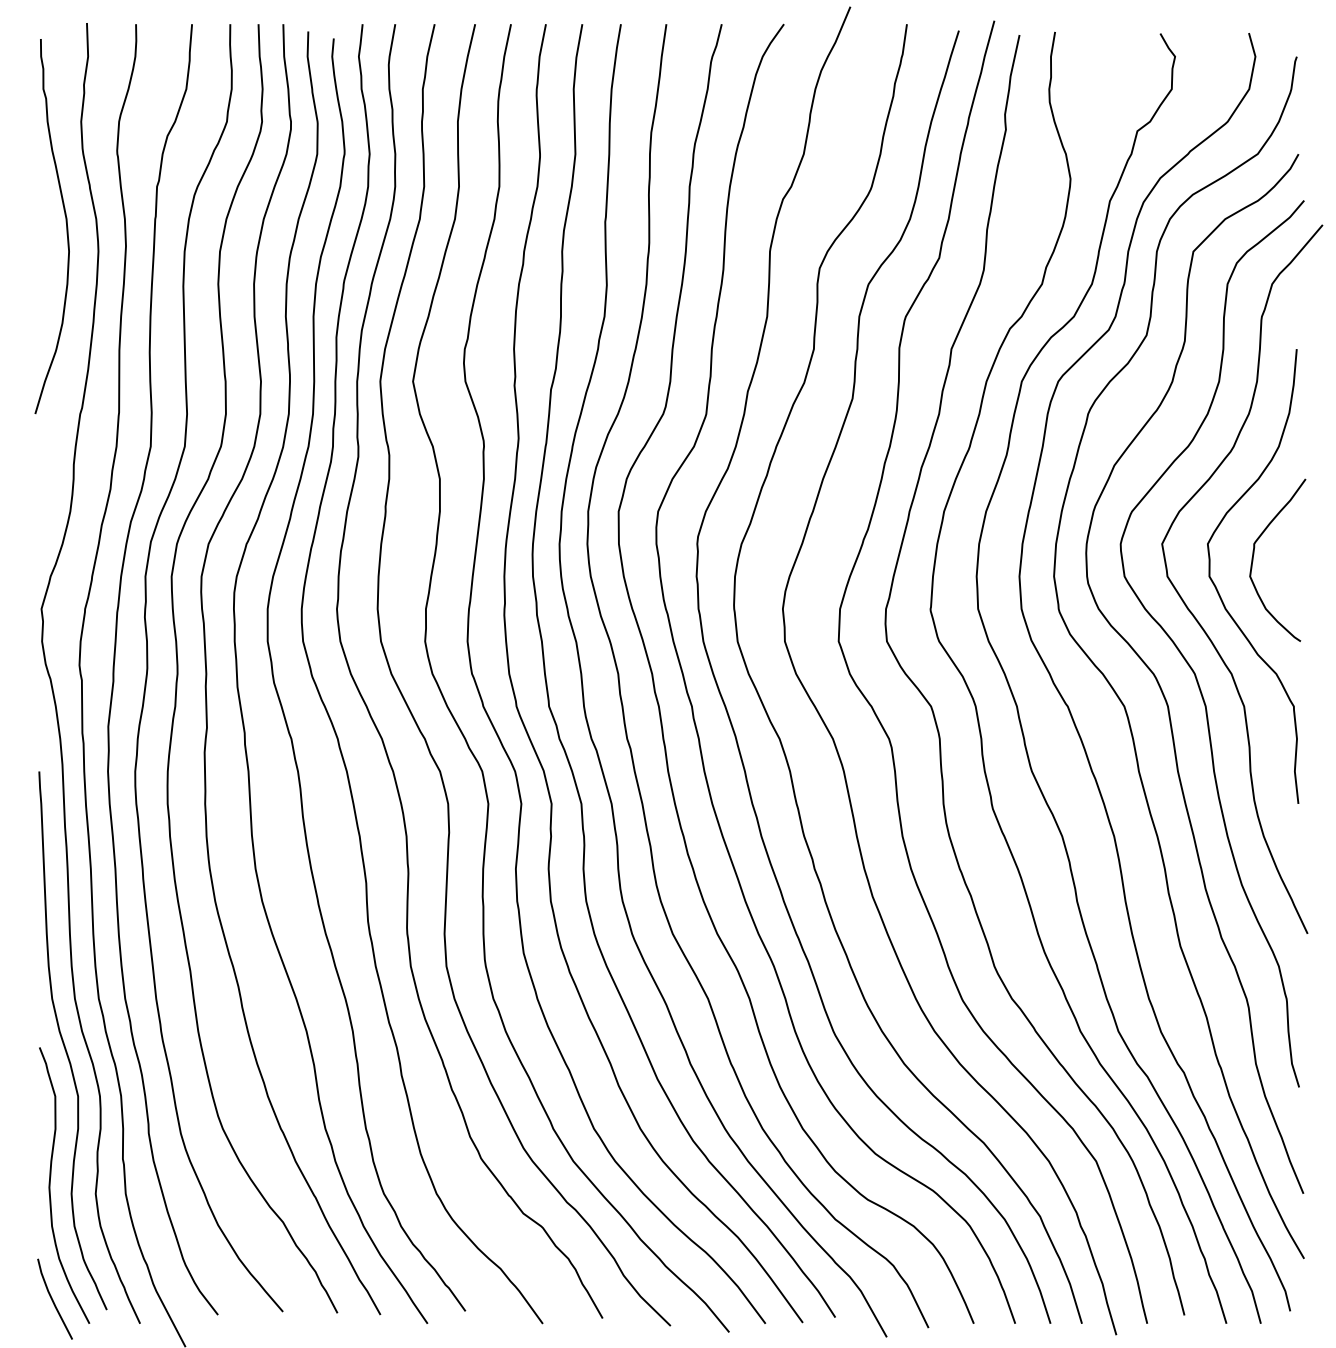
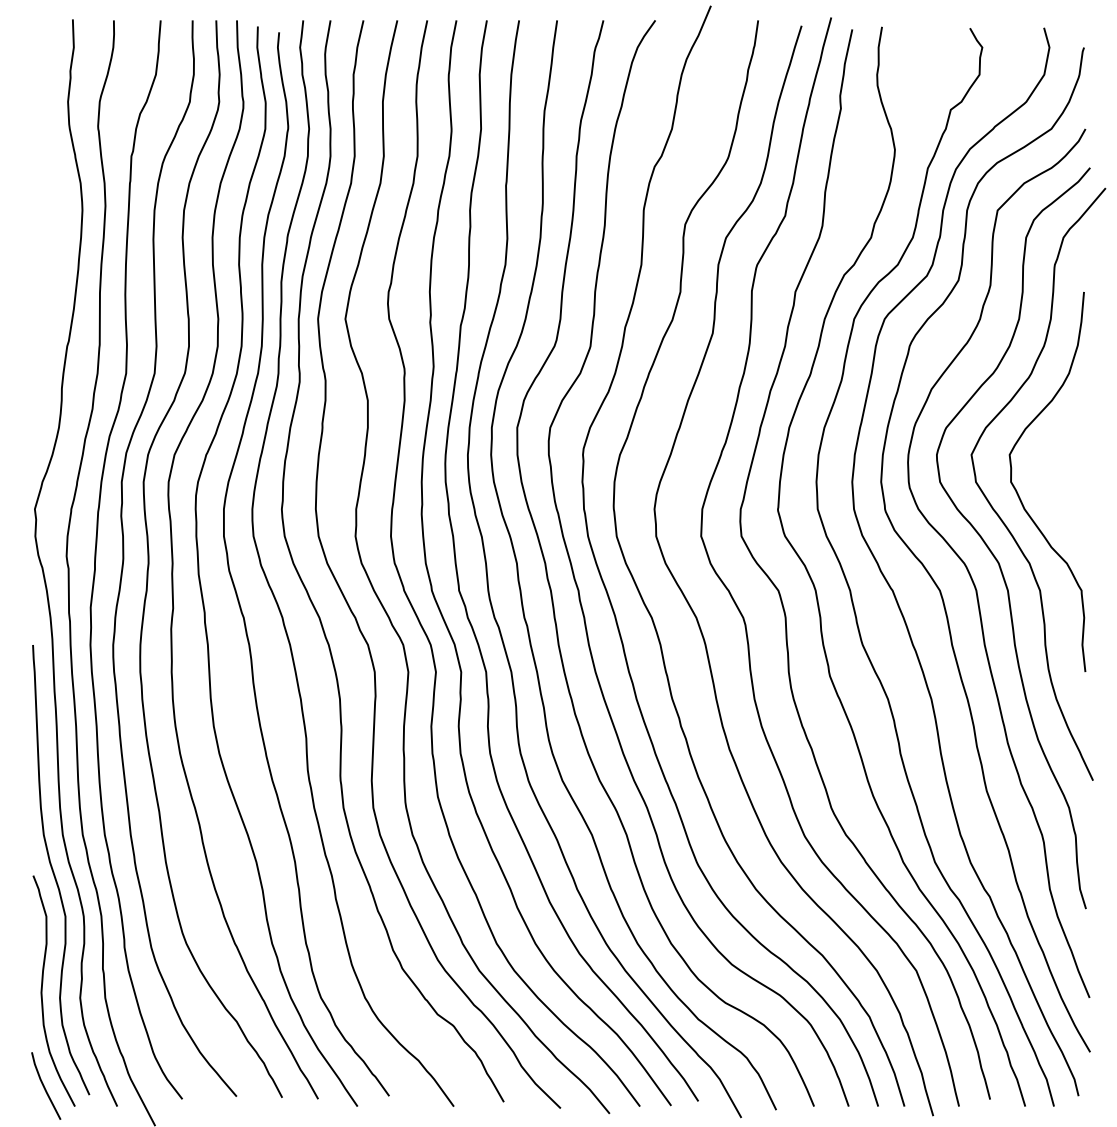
curve: (65, 222) -> (54, 186), removed
curve: (1254, 554) -> (1048, 463), removed

